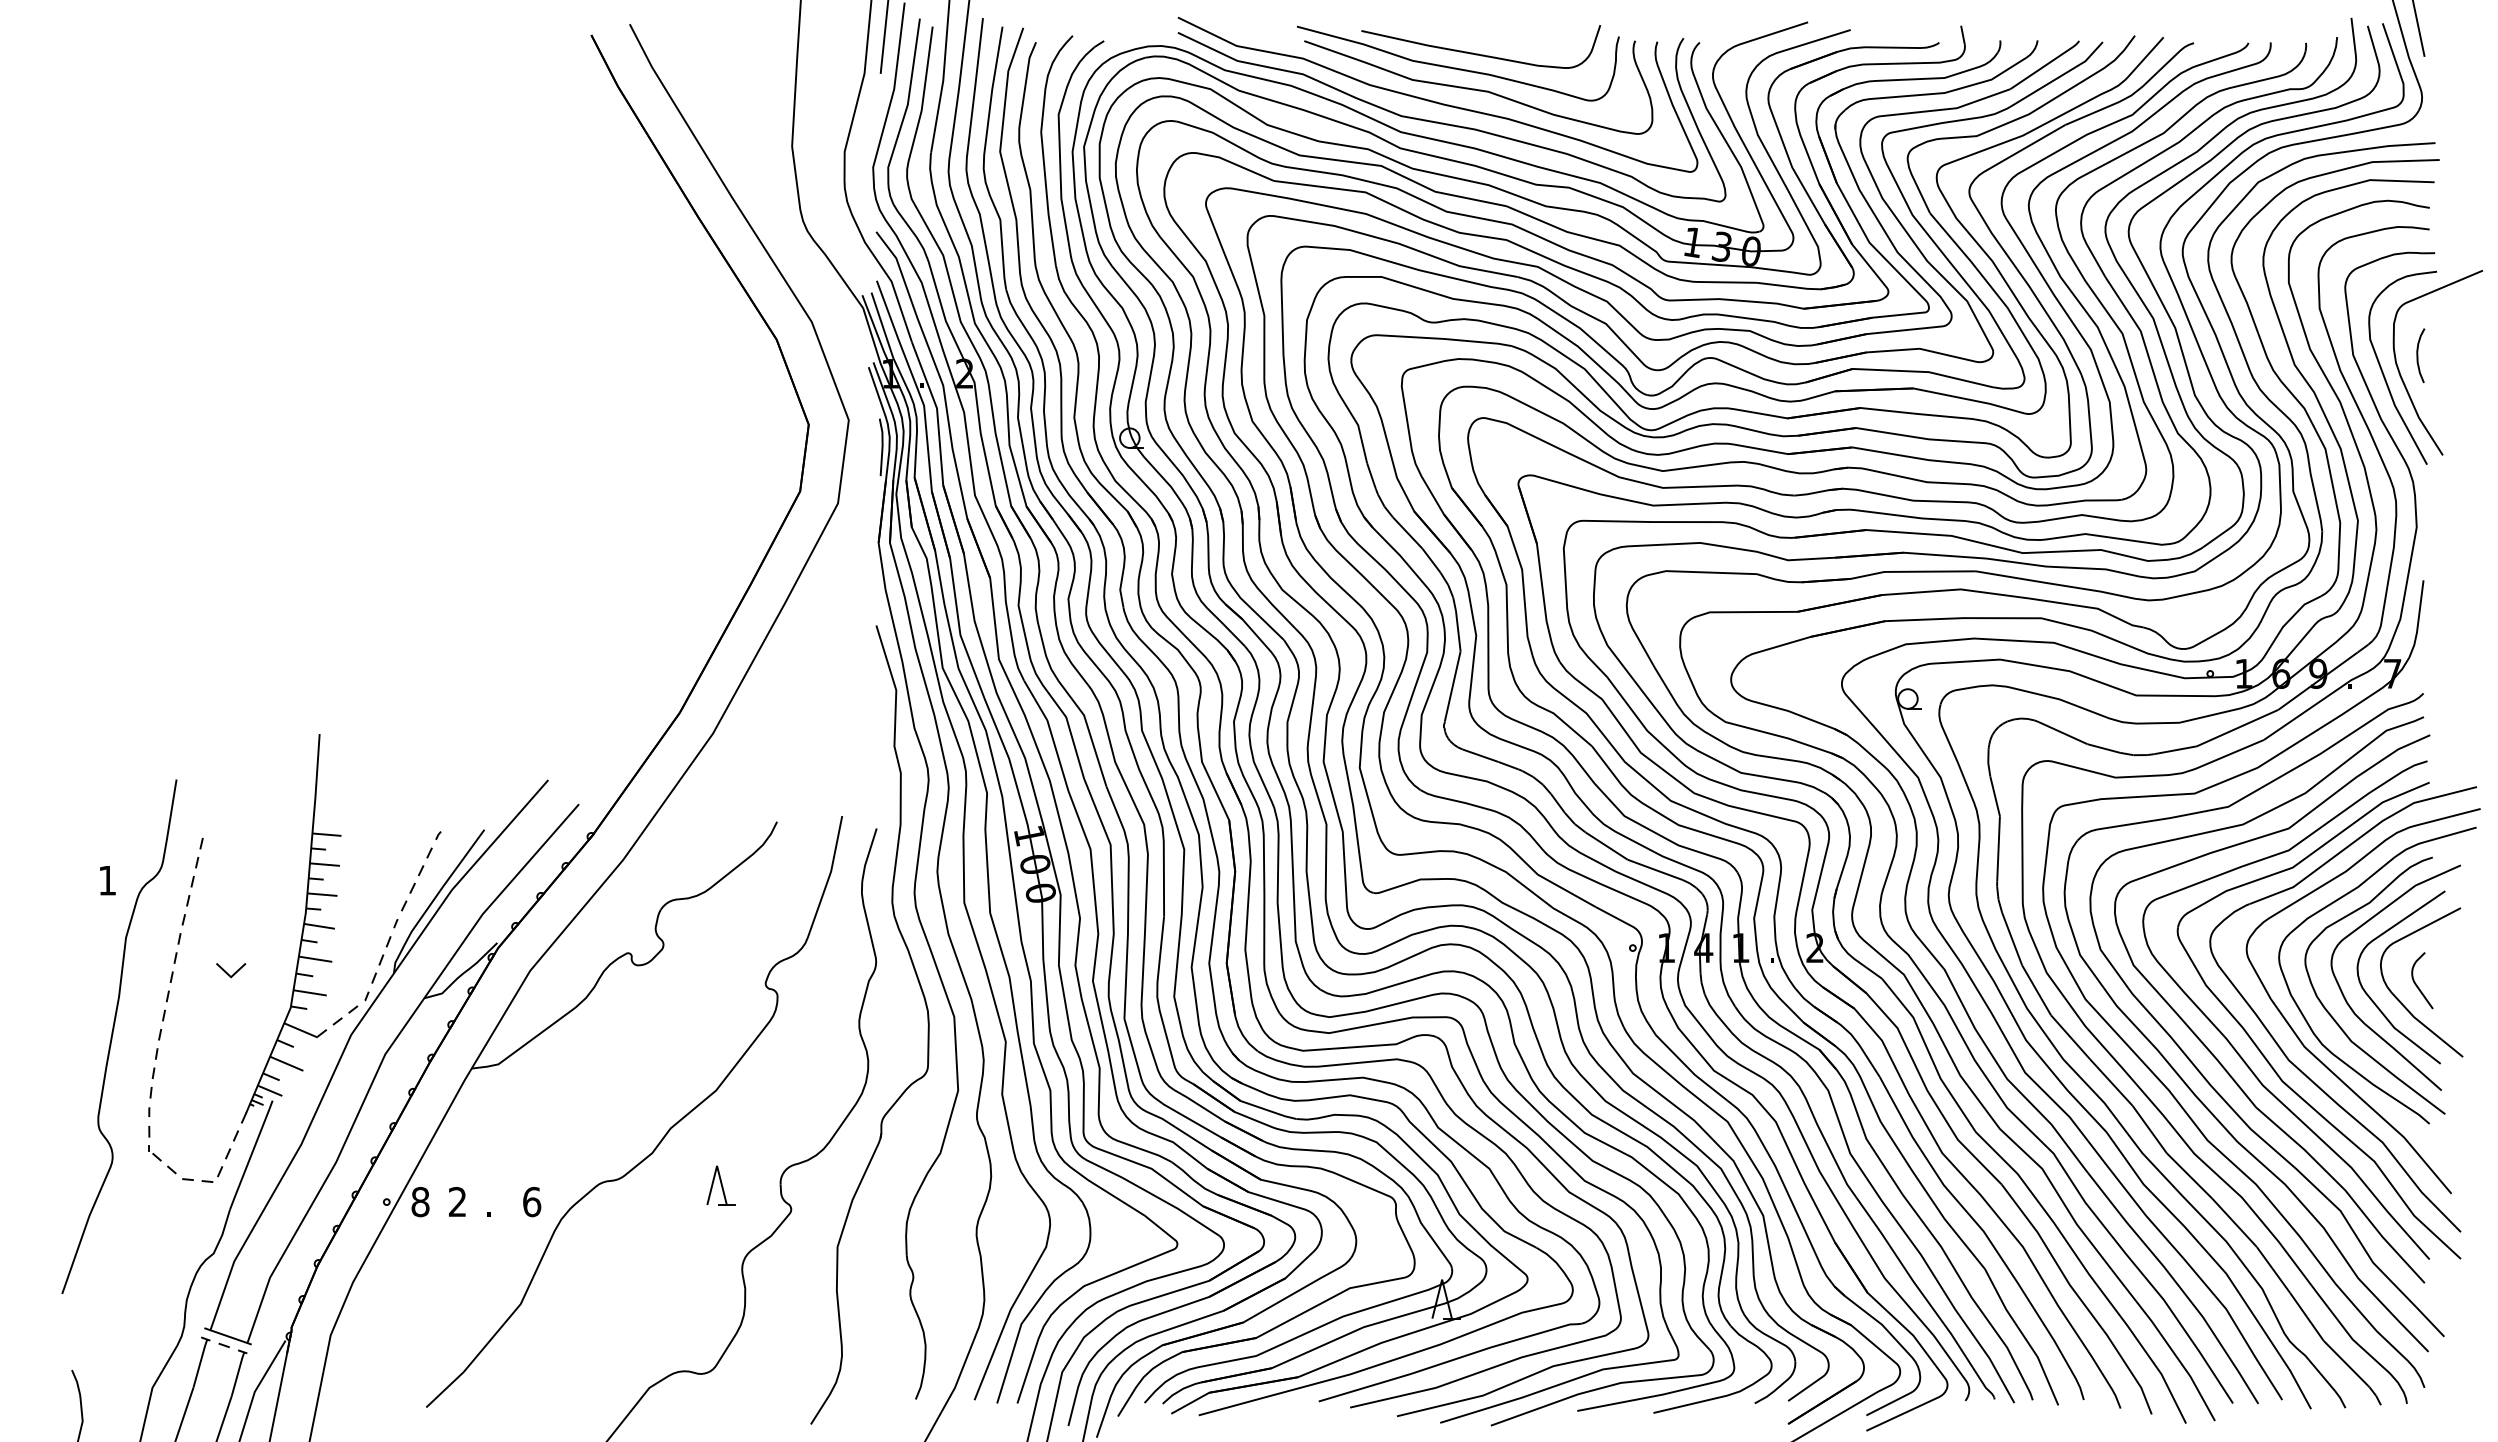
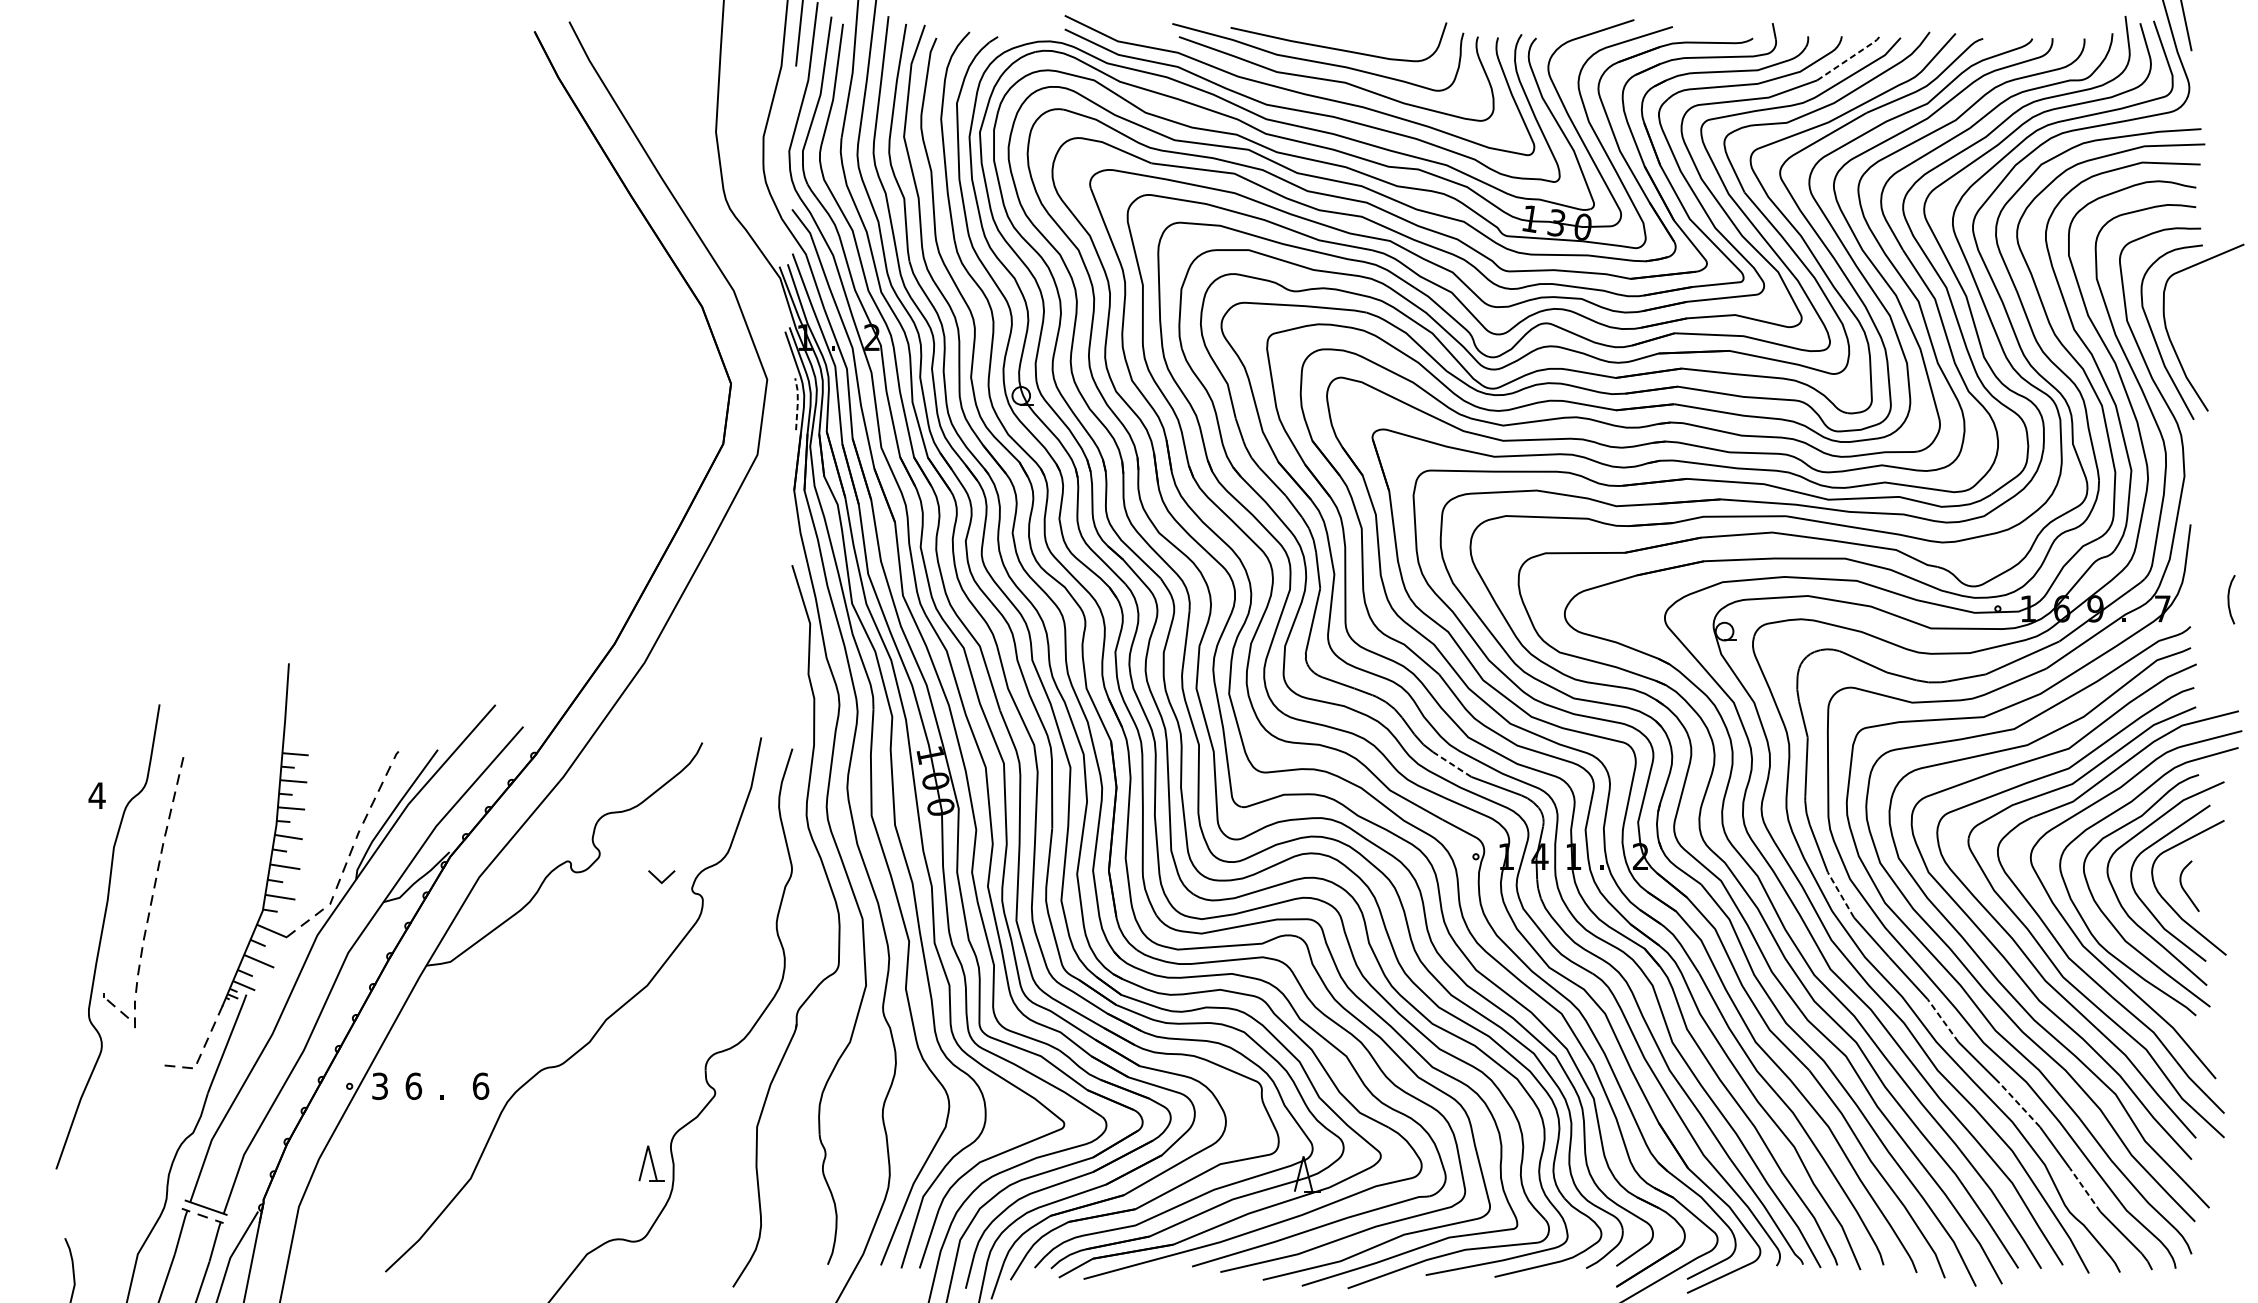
line: (2046, 64) -> (1849, 58), solid -> dashed
curve: (2418, 355) -> (2229, 599), moved
line: (882, 445) -> (797, 402), solid -> dashed
line: (1606, 845) -> (1452, 764), solid -> dashed
text: (106, 880) -> (96, 795), 1 -> 4
line: (234, 972) -> (664, 878), moved
line: (2036, 990) -> (1840, 895), solid -> dashed
line: (2149, 1129) -> (1942, 1020), solid -> dashed
part: (162, 1159) -> (116, 1005), moved
part: (720, 1185) -> (651, 1163), moved
text: (457, 1201) -> (413, 1085), 2 -> 6
text: (420, 1202) -> (380, 1086), 8 -> 3
line: (2234, 1222) -> (2019, 1104), solid -> dashed
line: (2306, 1316) -> (2084, 1189), solid -> dashed

